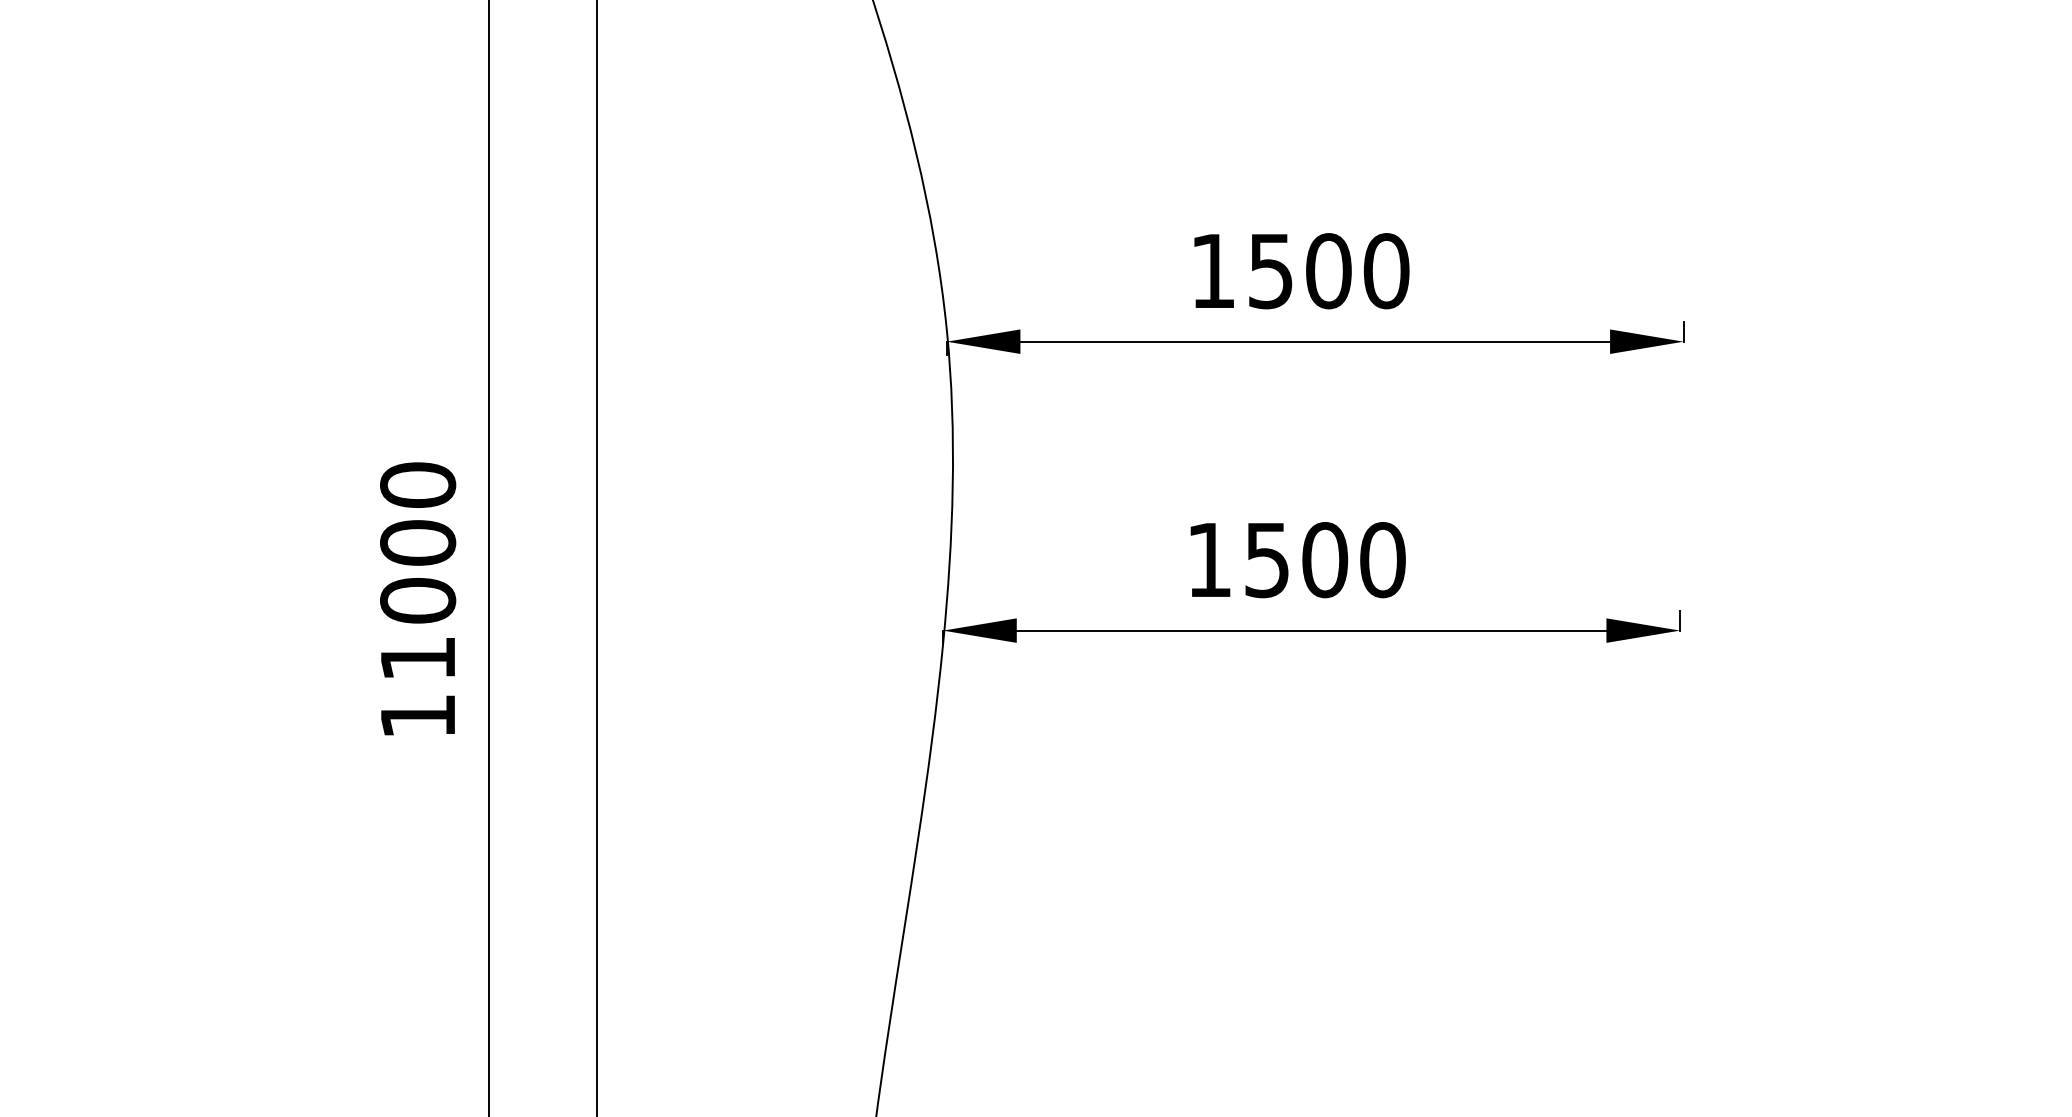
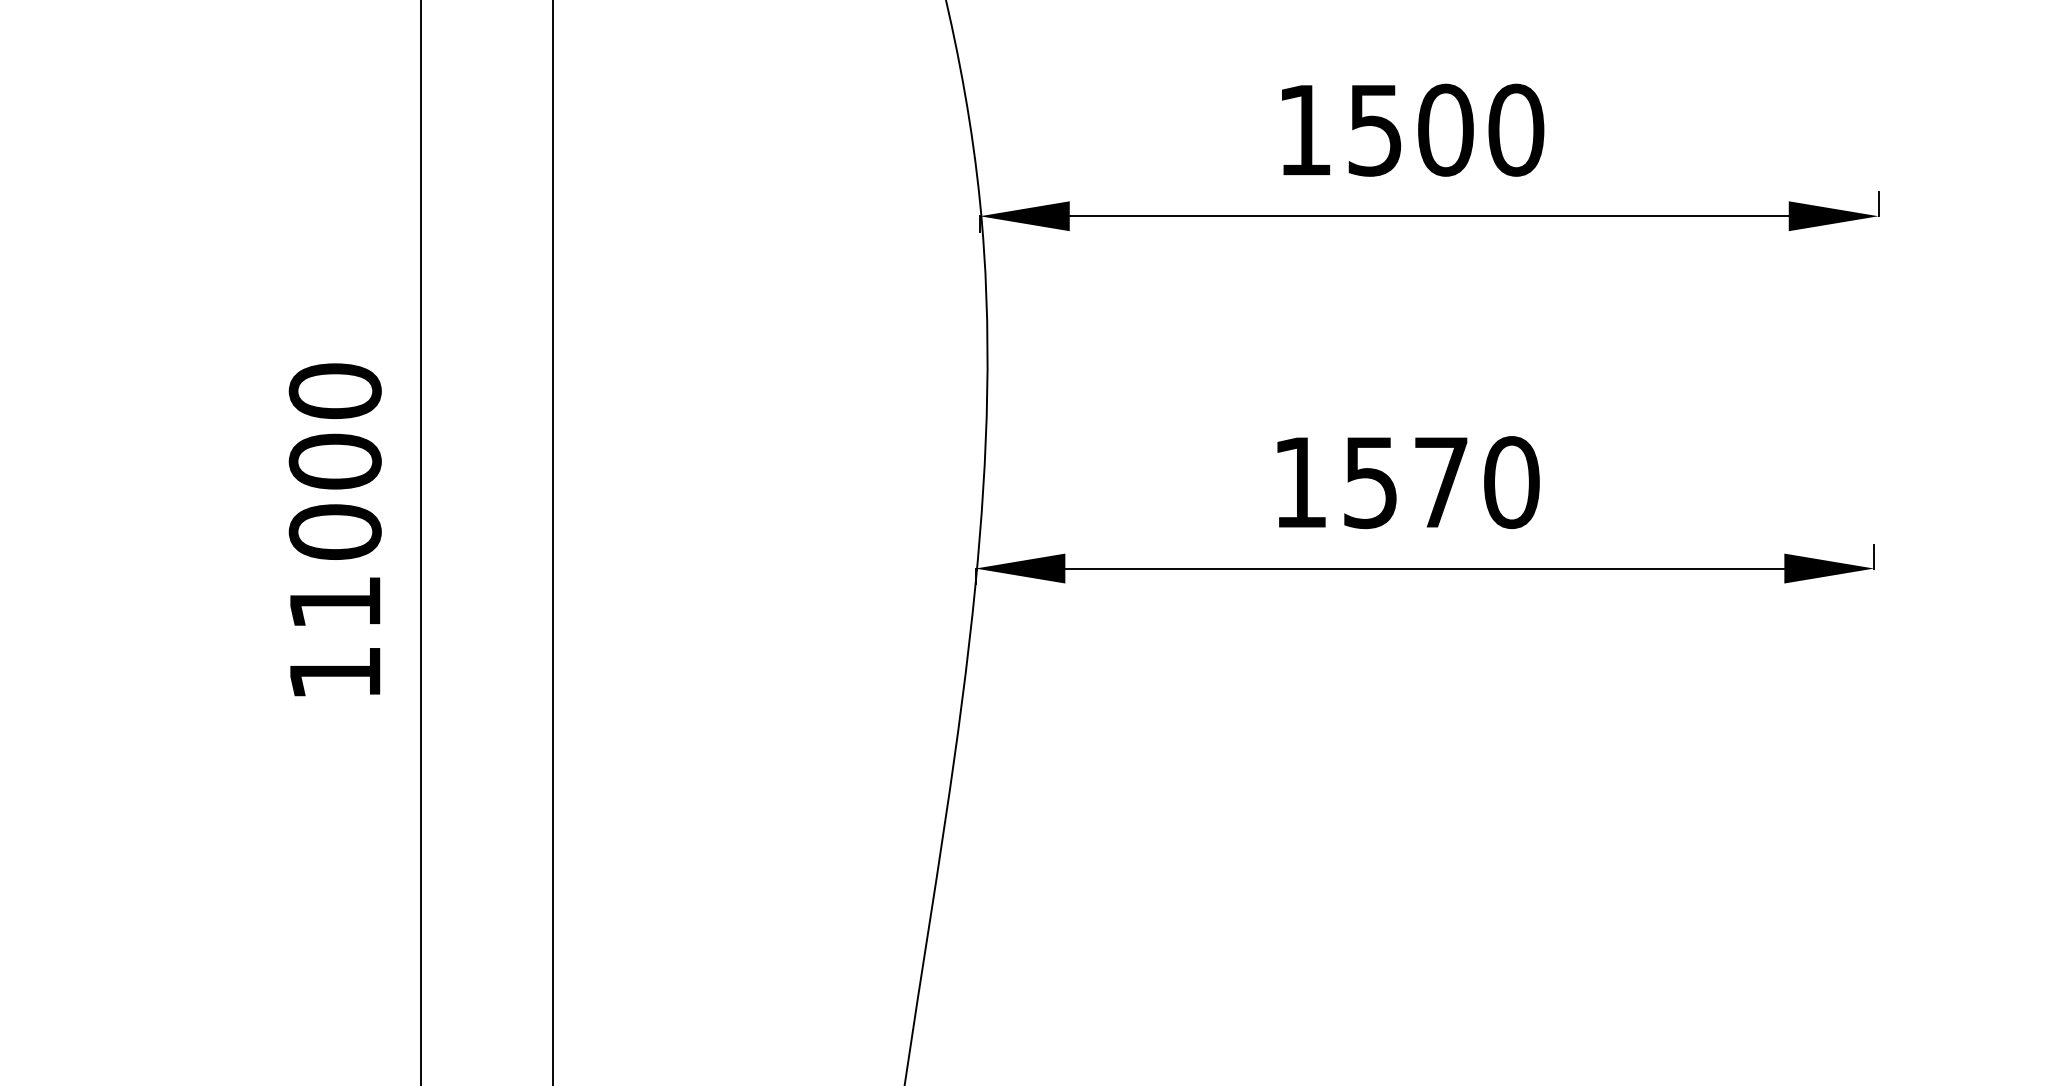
text: (1325, 560) -> (1441, 483), 1500 -> 1570

